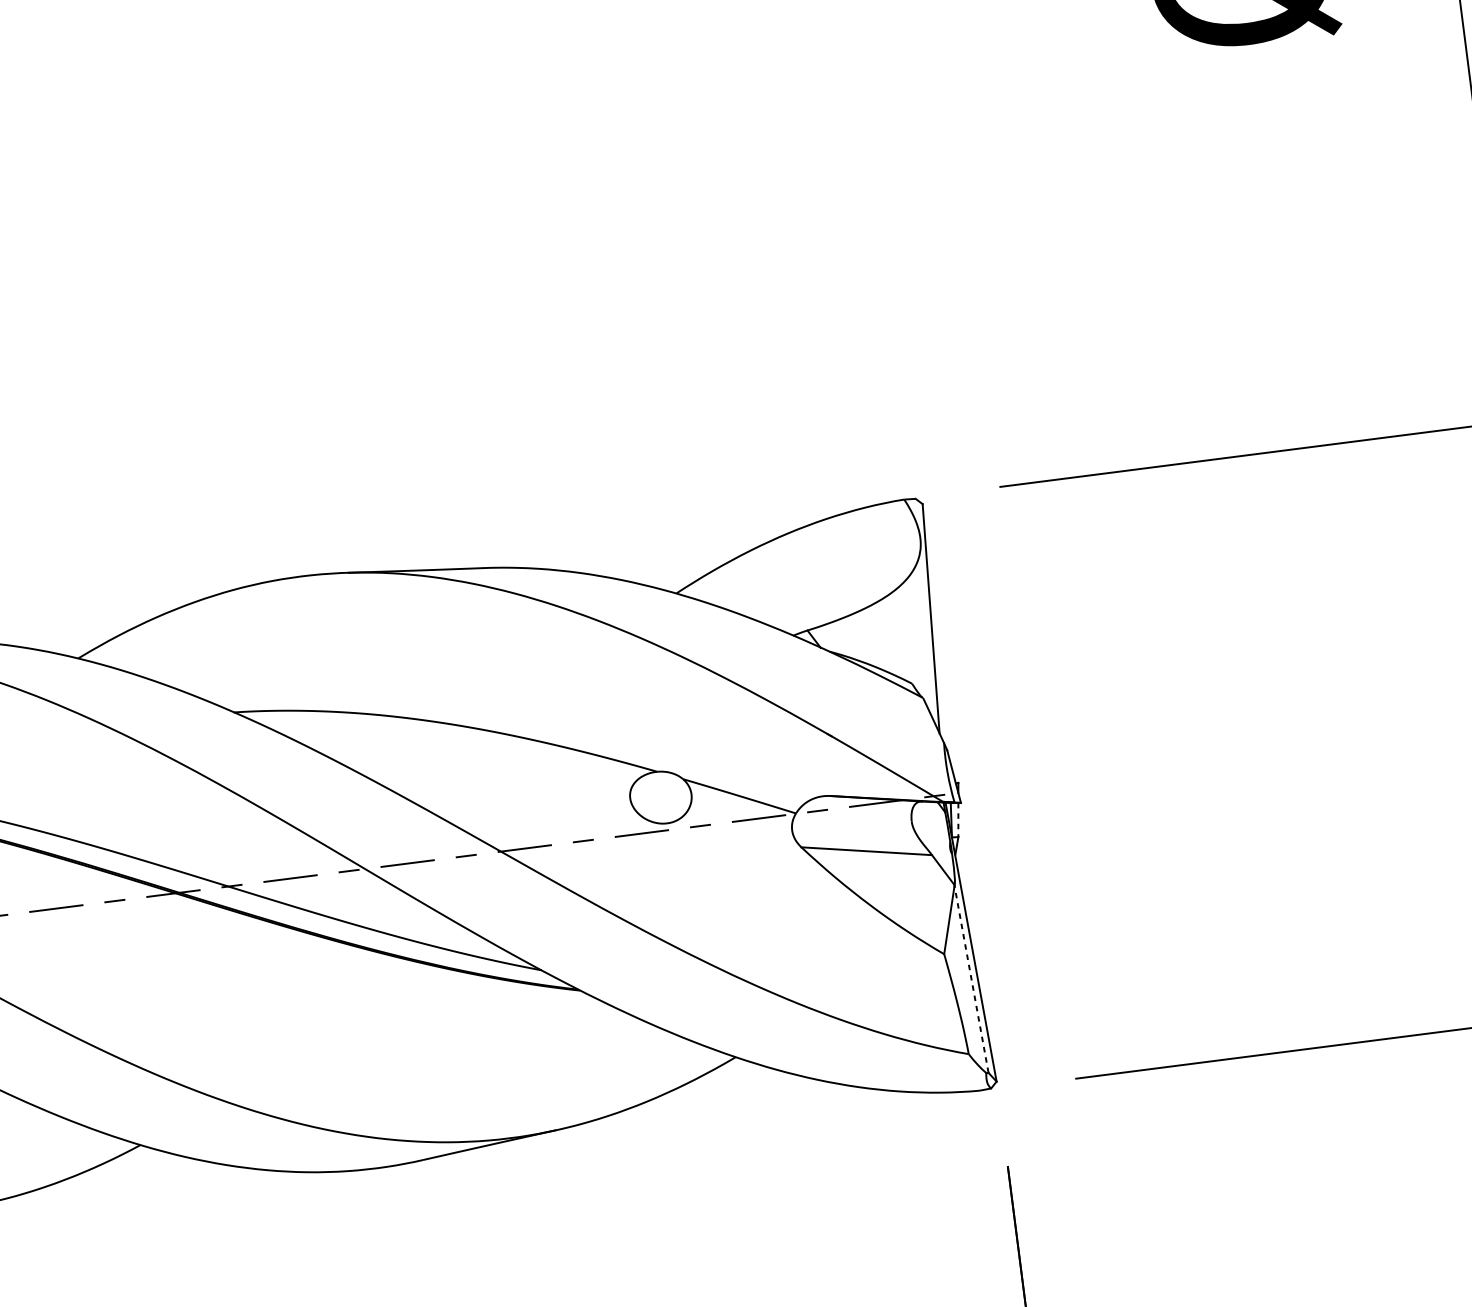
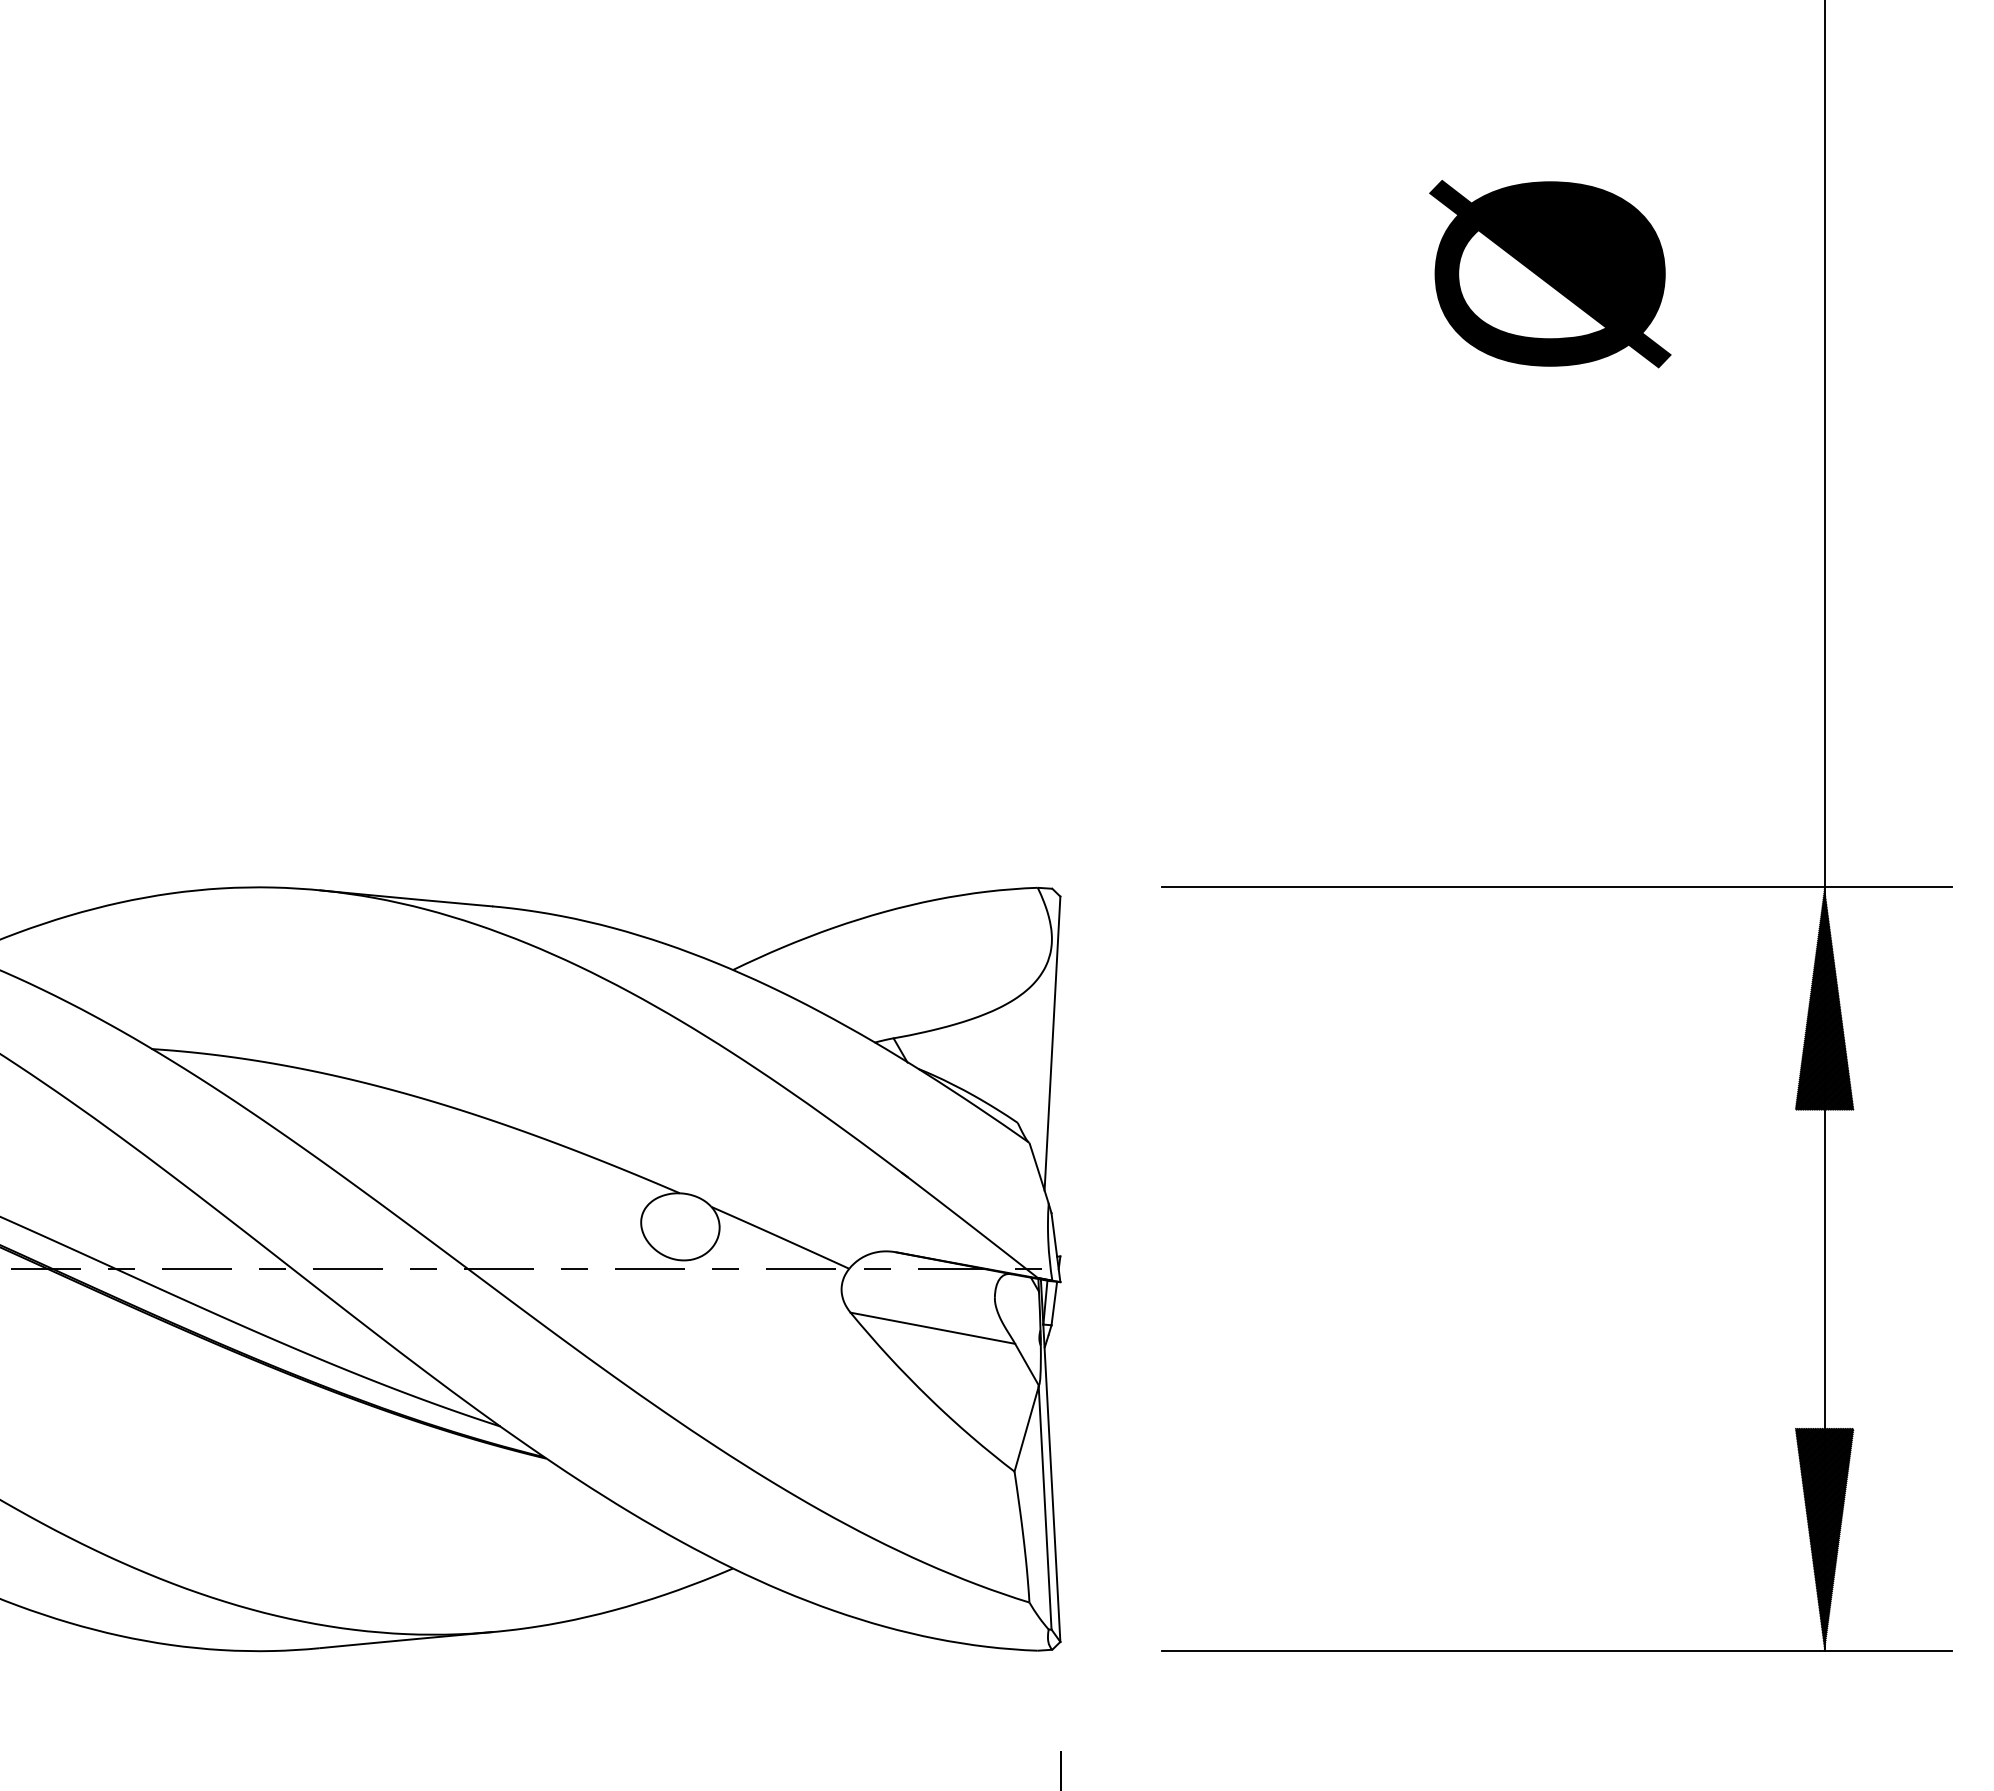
line: (958, 819) -> (1054, 1303), dashed -> solid
line: (971, 979) -> (1045, 1508), dashed -> solid

